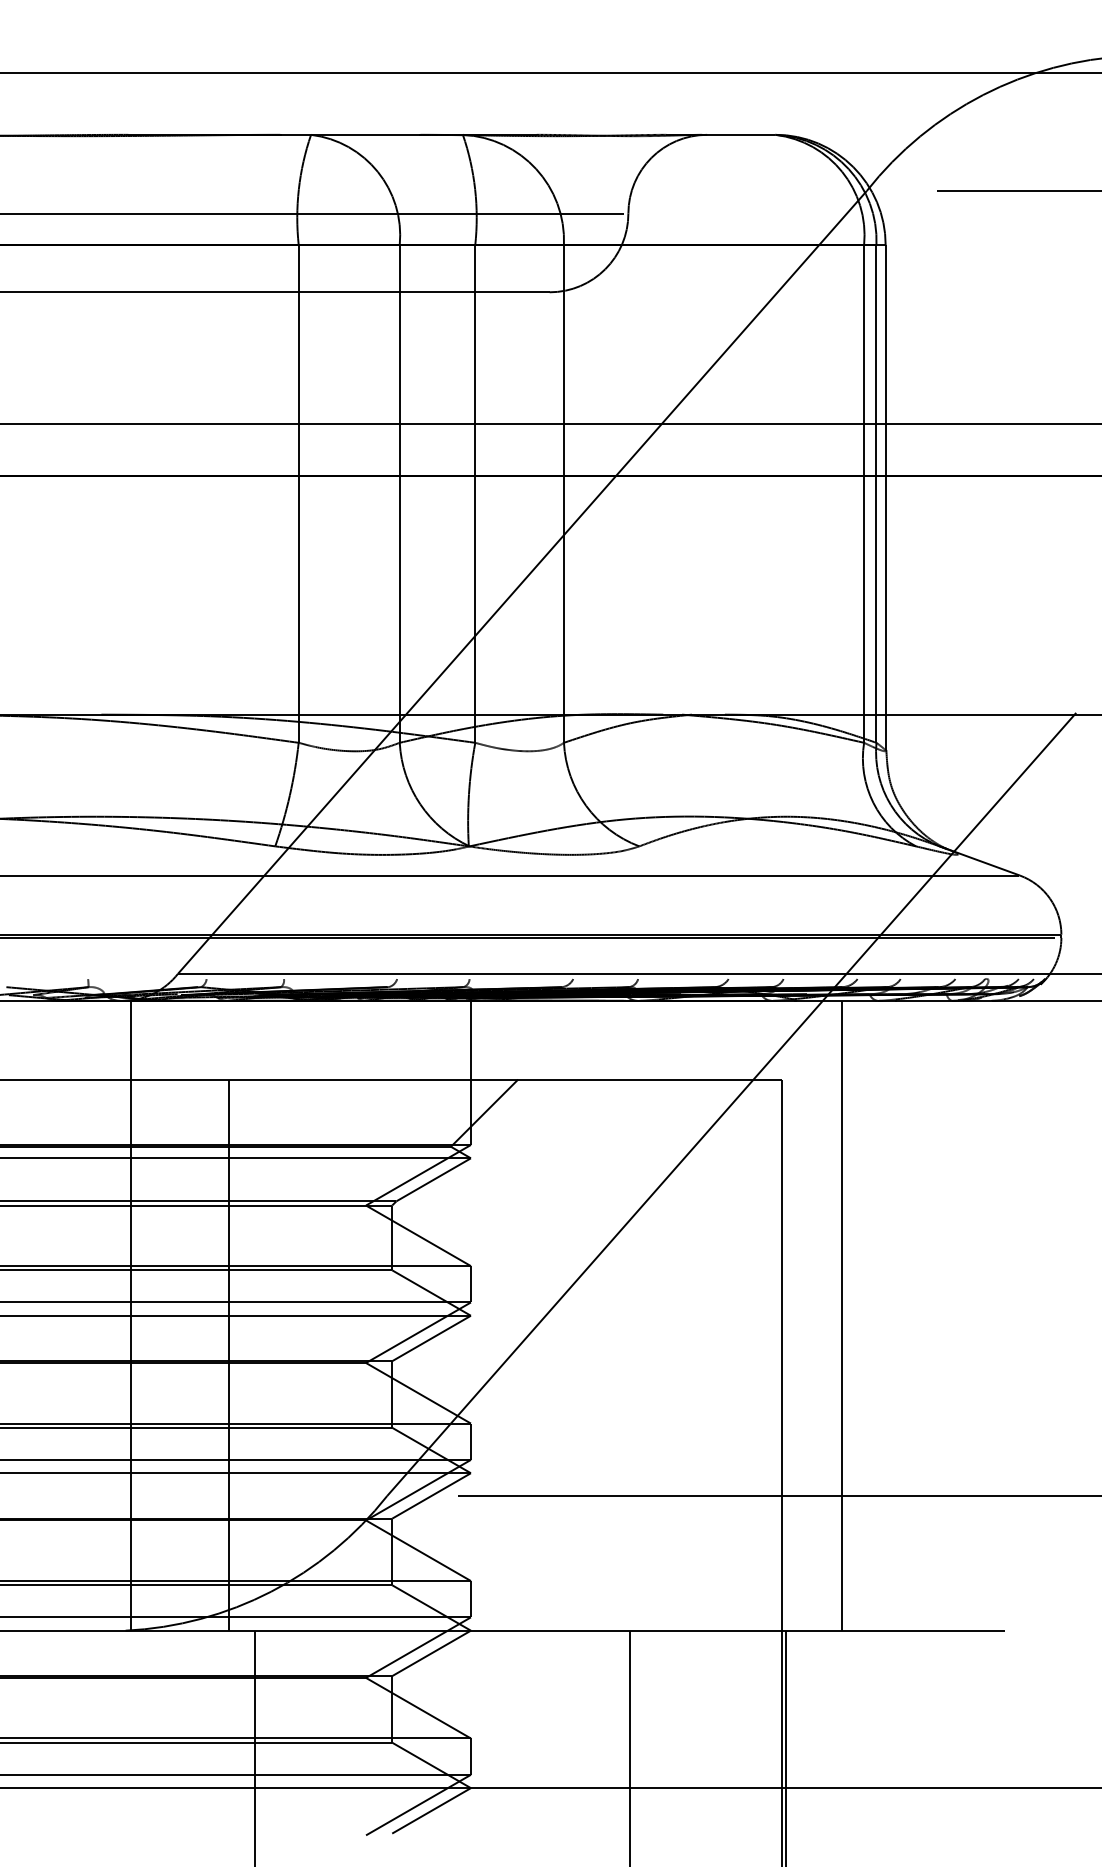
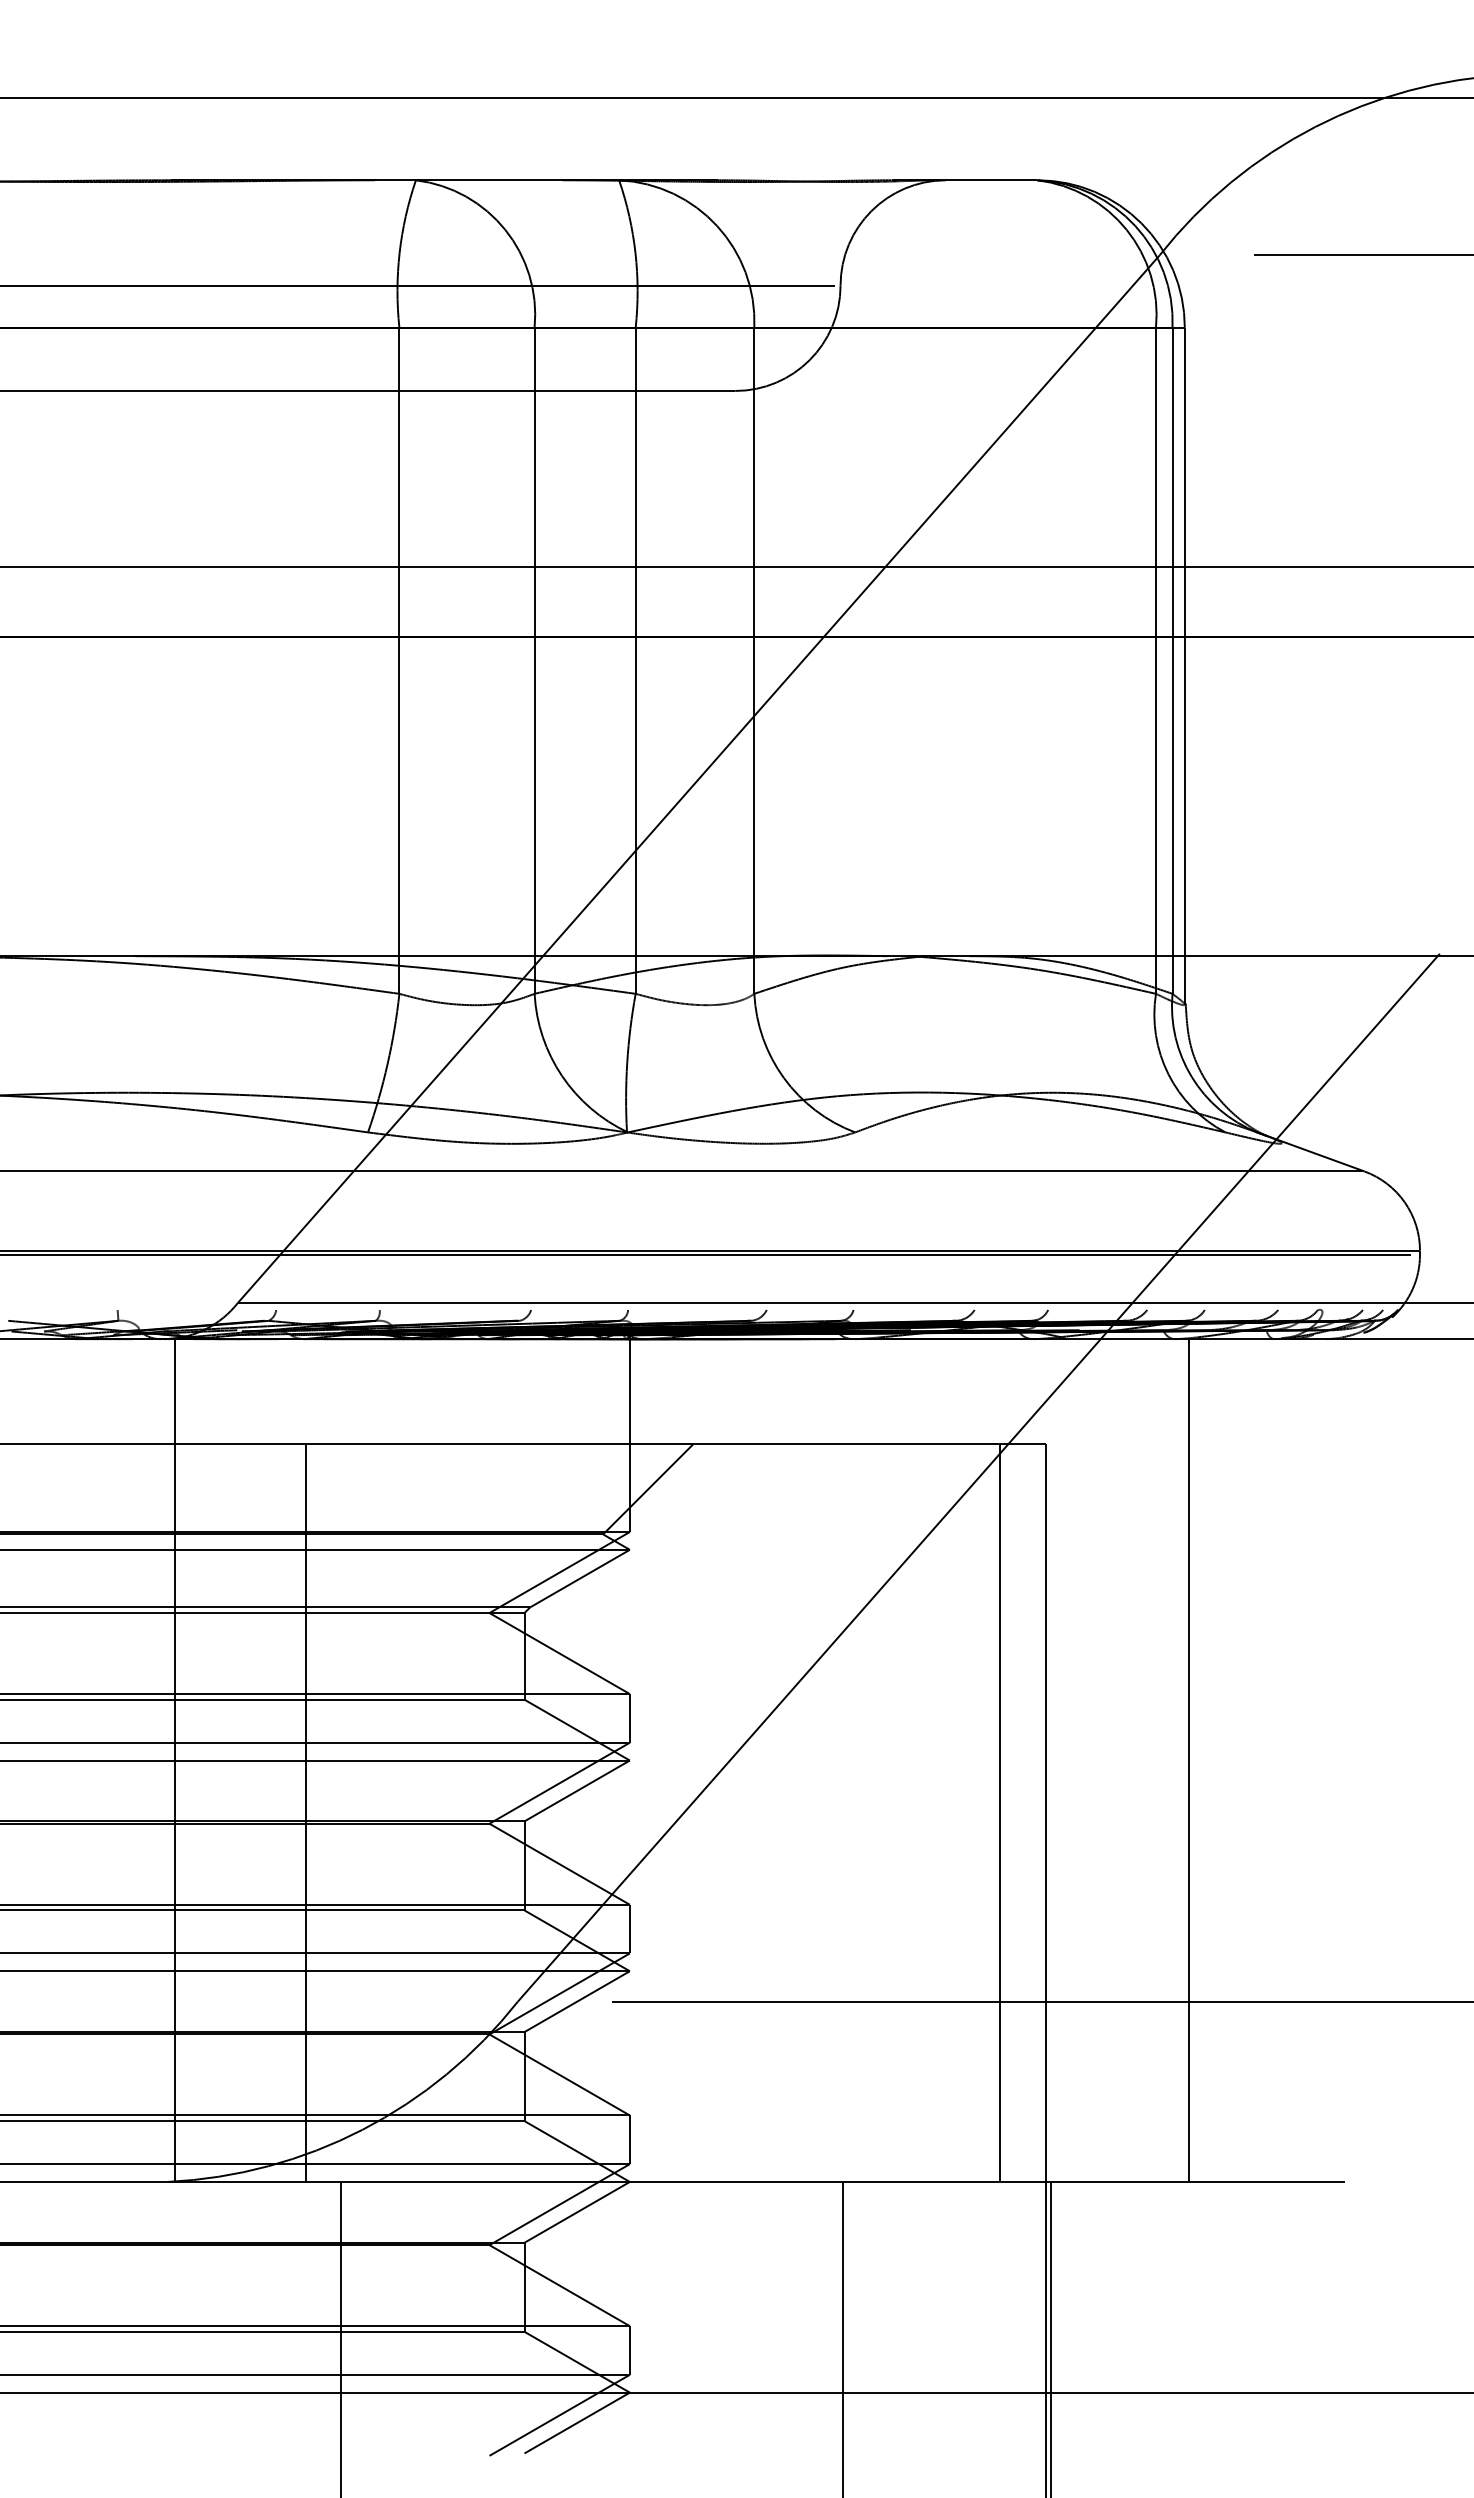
line: (842, 1315) -> (1188, 1760), moved
line: (747, 1354) -> (999, 1812), added

